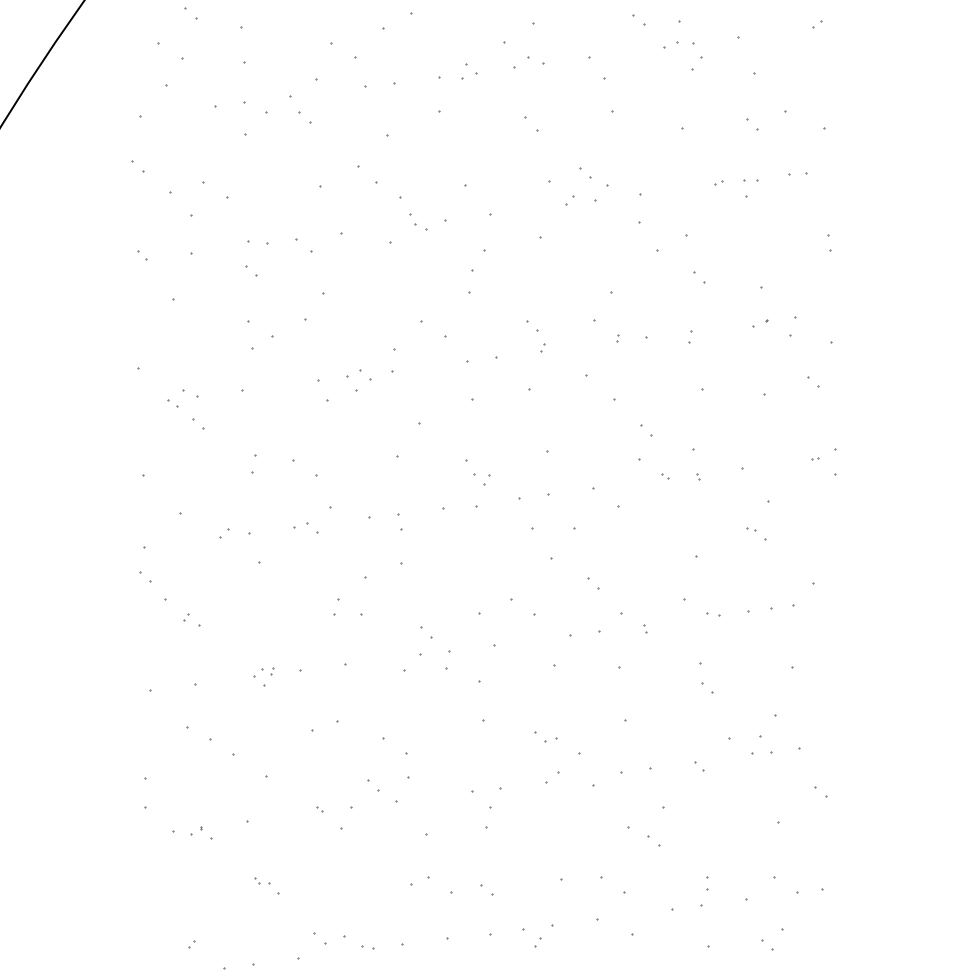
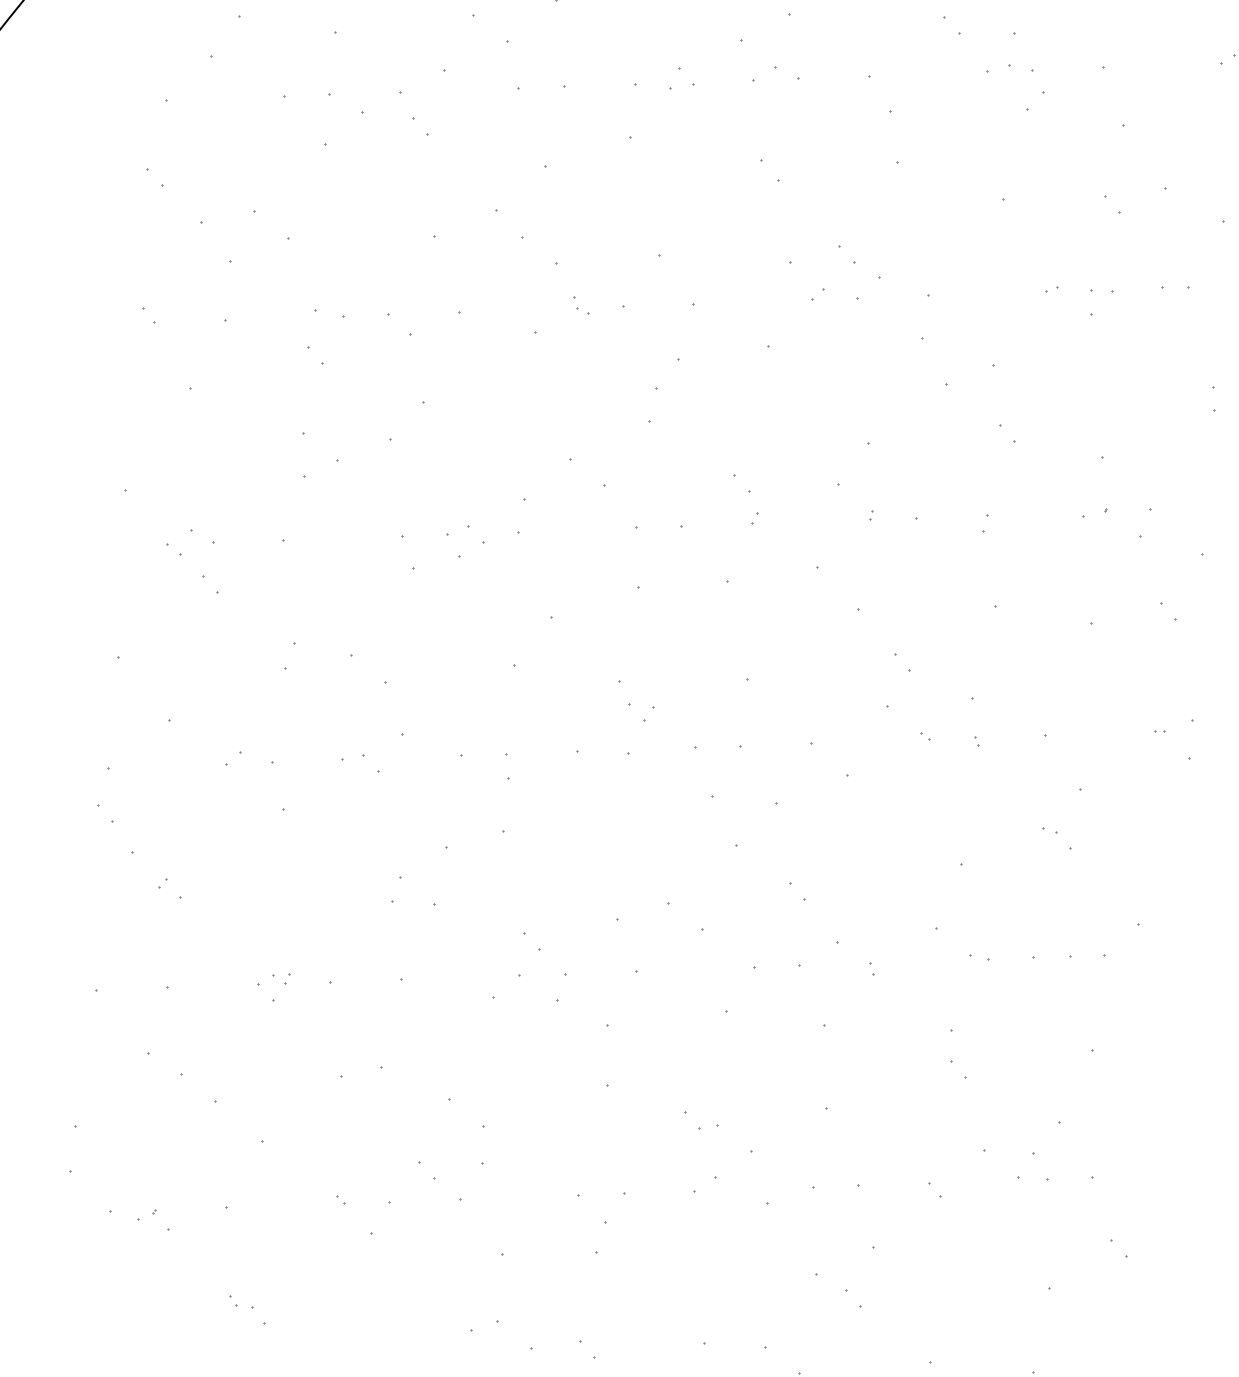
part: (418, 221) -> (581, 304), size x0.62

